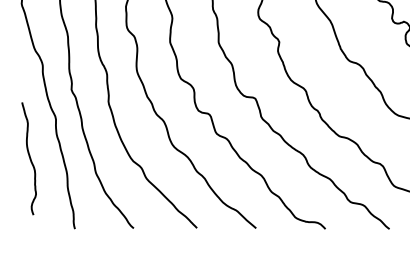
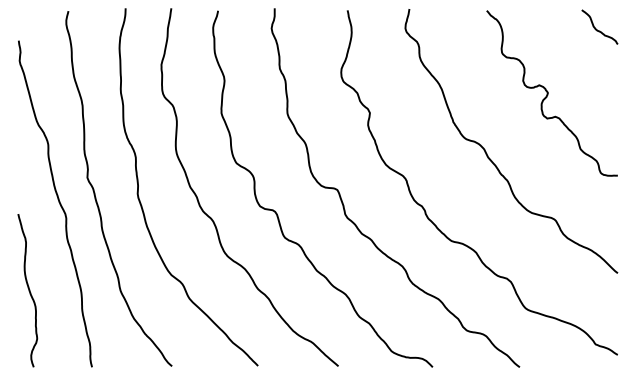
curve: (29, 158) -> (28, 290), moved

